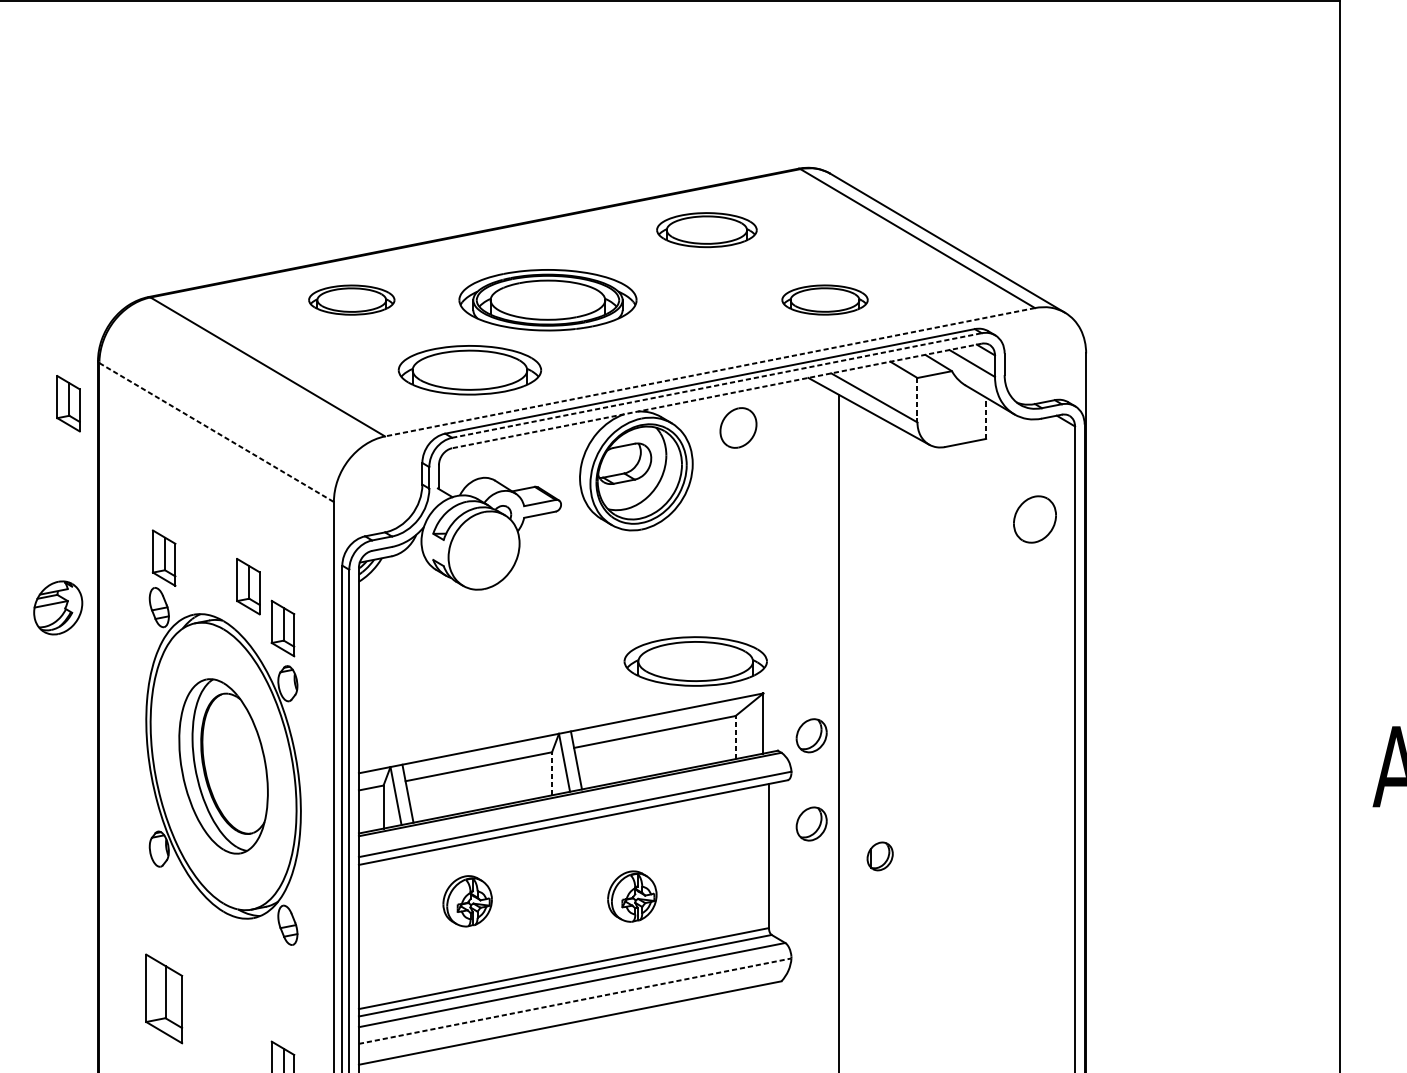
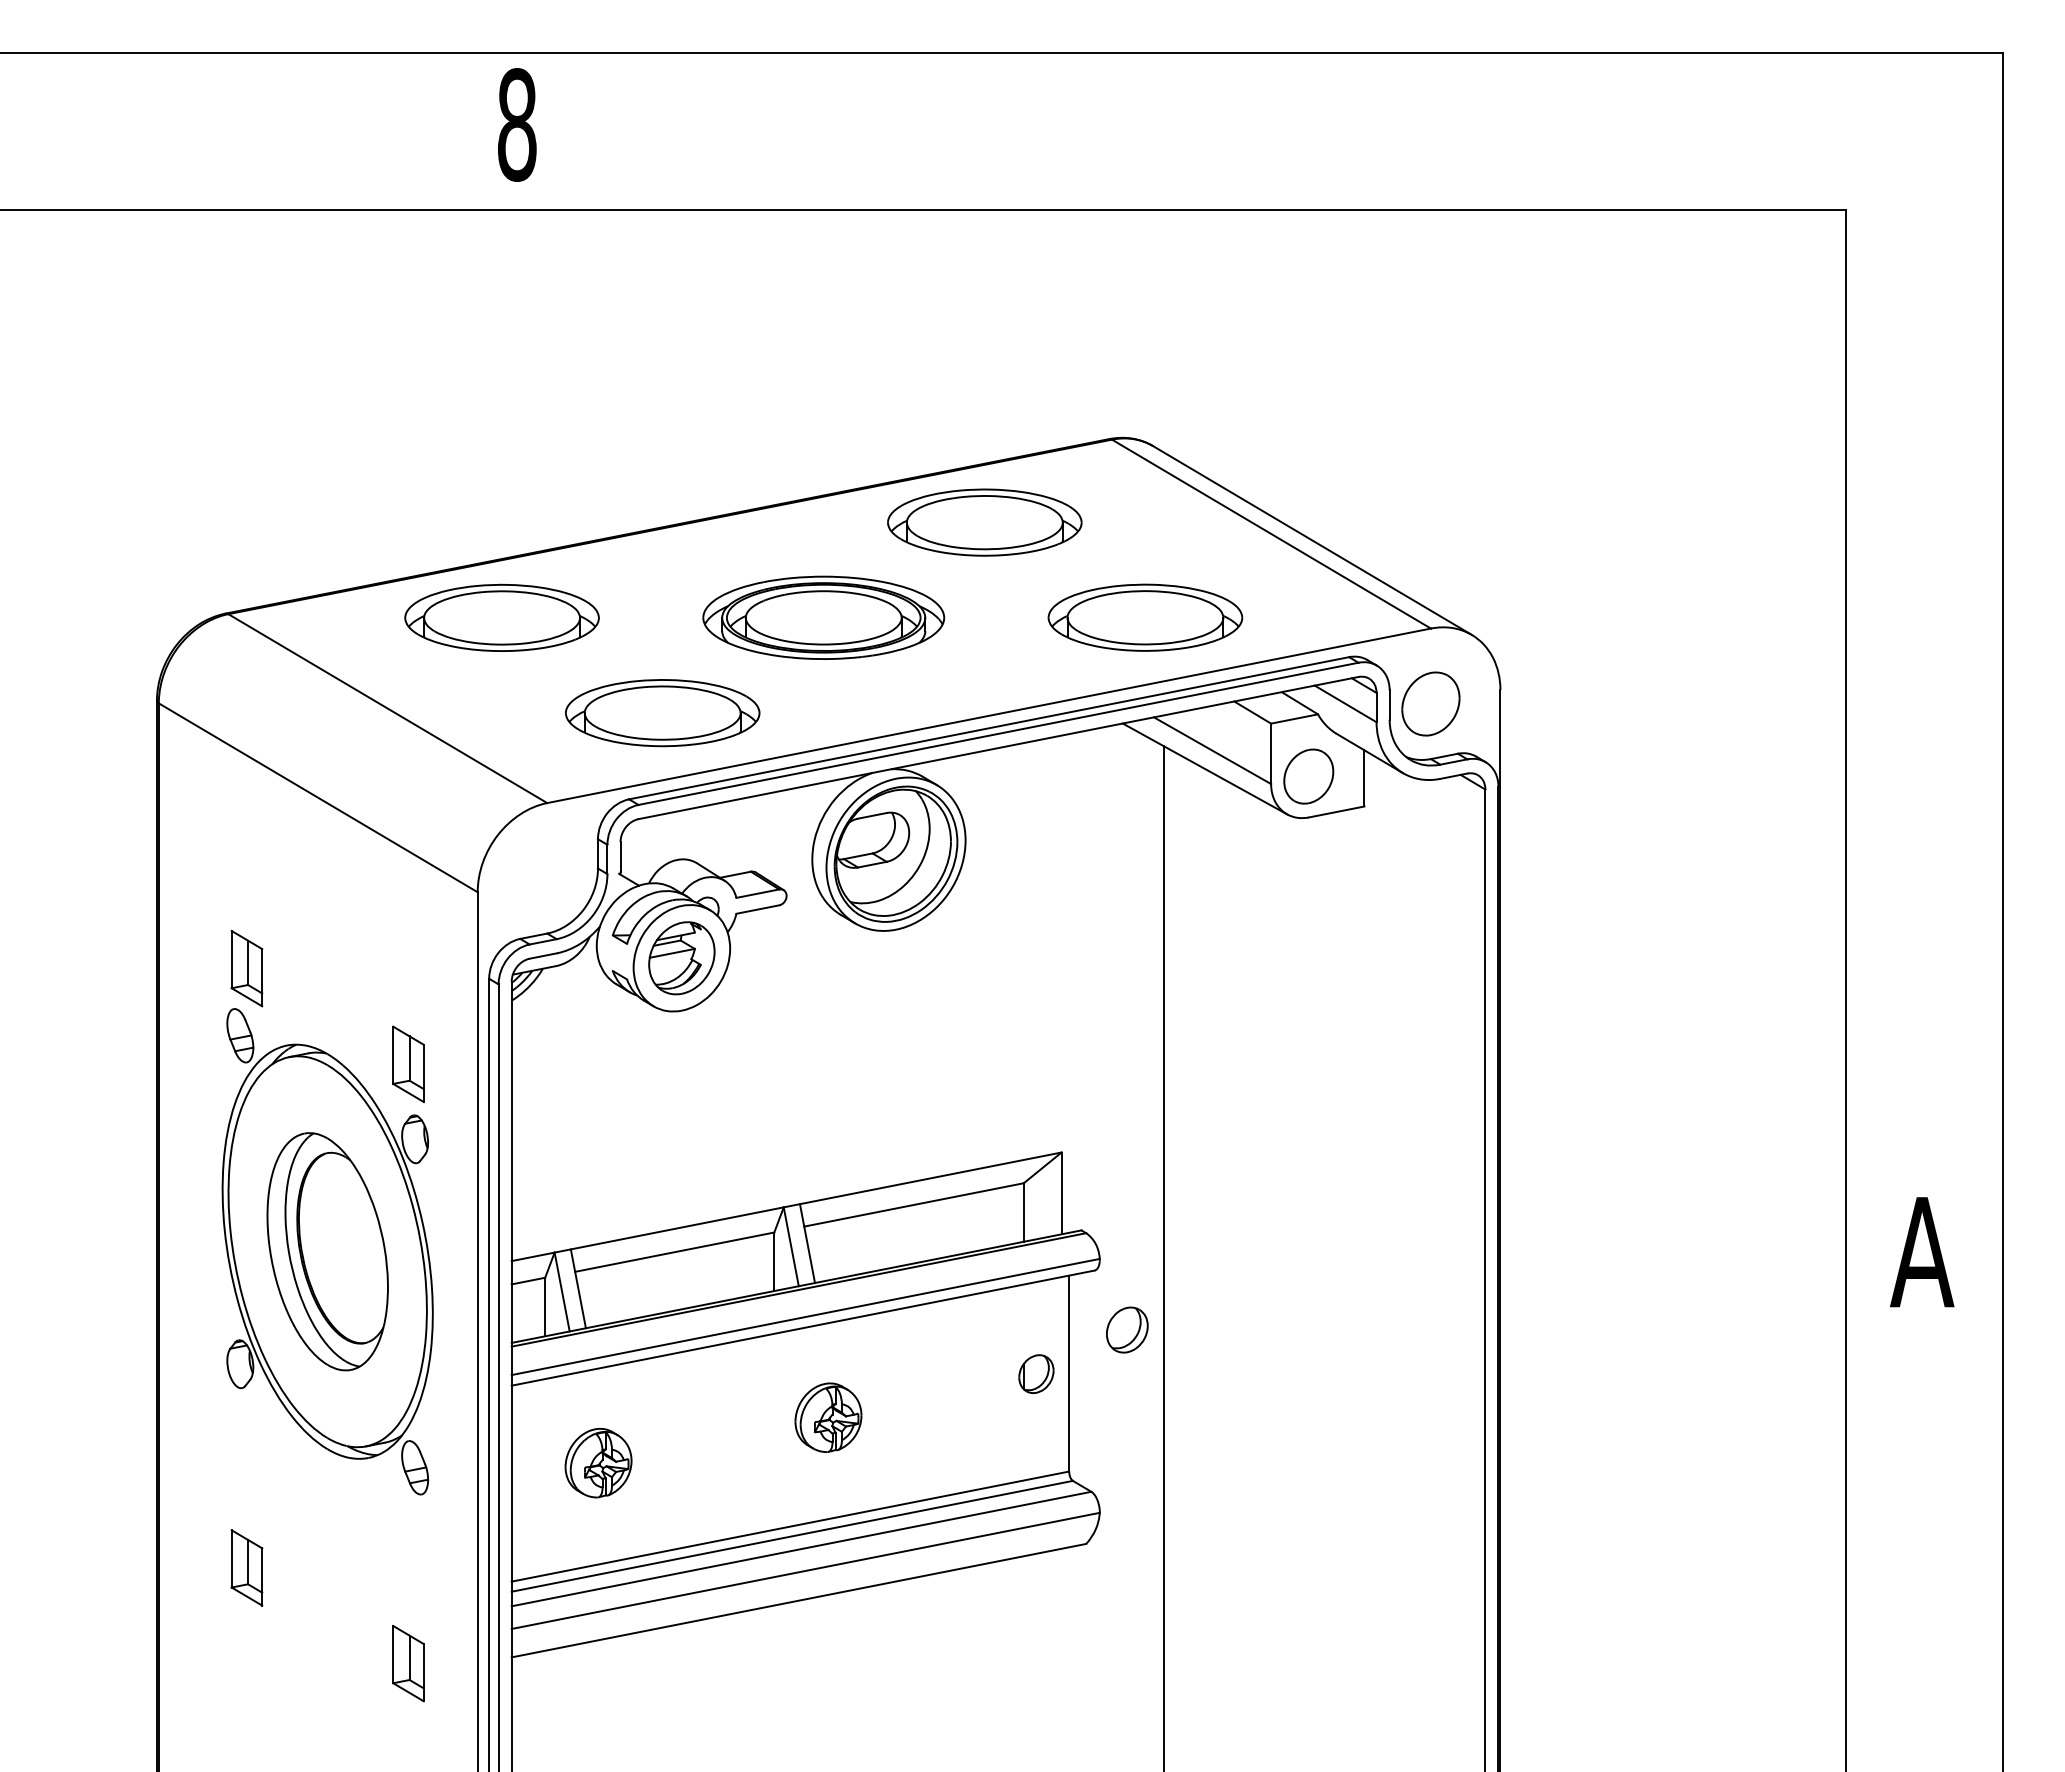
part: (706, 230) -> (984, 522), size x1.43
part: (351, 299) -> (501, 617), size x1.67
part: (547, 299) -> (823, 617), moved
part: (825, 299) -> (1145, 617), size x1.67
line: (709, 372) -> (988, 715), dashed -> solid
line: (716, 385) -> (998, 733), dashed -> solid
line: (716, 396) -> (998, 748), dashed -> solid
line: (917, 400) -> (1271, 754), dashed -> solid
part: (68, 403) -> (116, 758), removed
line: (986, 417) -> (1364, 777), dashed -> solid
part: (738, 427) -> (1308, 776), moved
line: (216, 433) -> (318, 798), dashed -> solid
part: (1034, 519) -> (1430, 703), moved
part: (248, 586) -> (361, 1006), removed
part: (57, 608) -> (681, 958), moved
part: (695, 661) -> (969, 1109), removed
part: (811, 735) -> (1127, 1209), removed
line: (735, 737) -> (1023, 1212), dashed -> solid
line: (552, 773) -> (774, 1261), dashed -> solid
part: (880, 855) -> (1036, 1373), moved
part: (632, 896) -> (828, 1417), moved
part: (467, 900) -> (598, 1462), moved
part: (163, 998) -> (246, 1567), size x0.62
line: (575, 1000) -> (805, 1570), dashed -> solid

